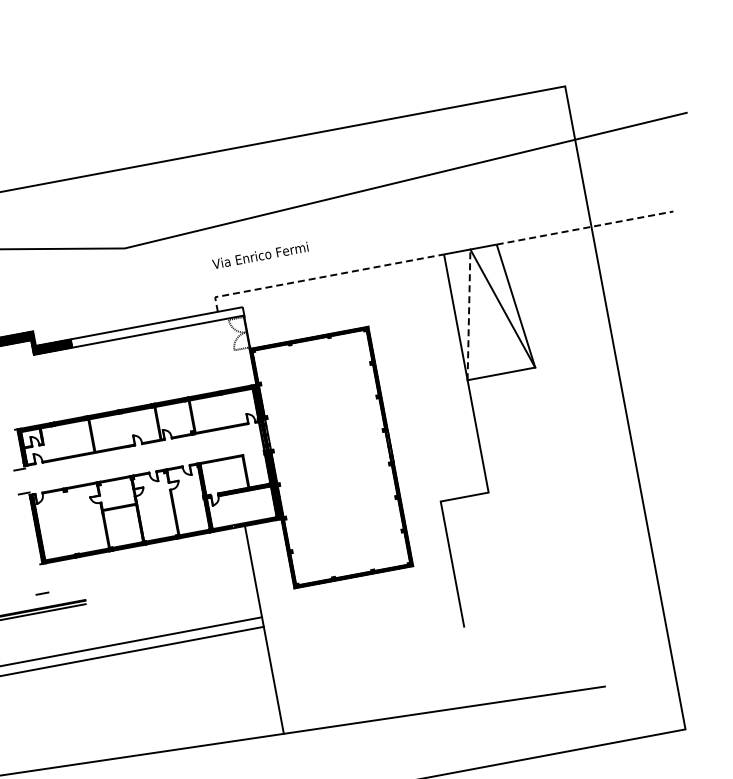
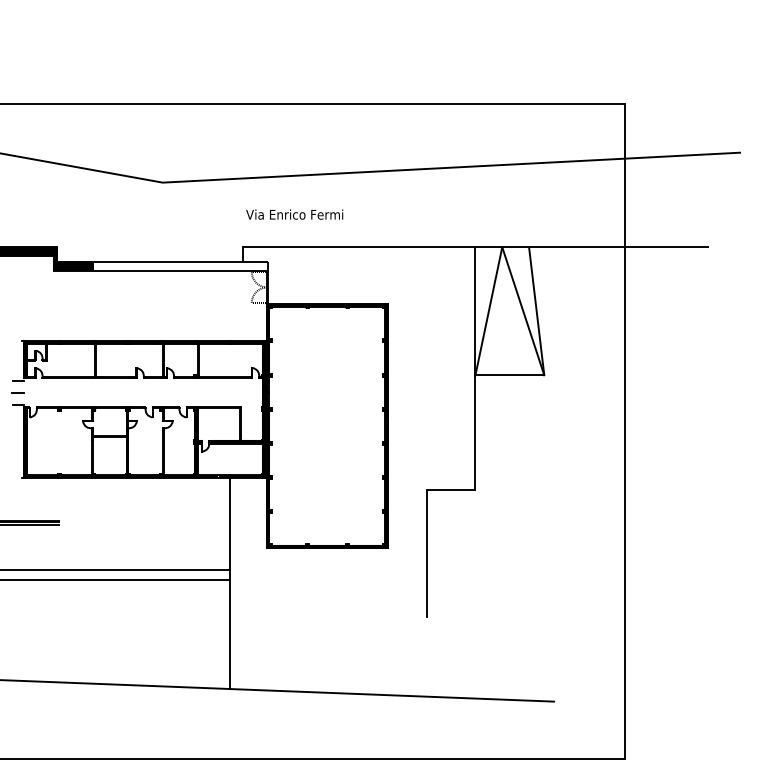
line: (584, 228) -> (618, 247), dashed -> solid
line: (322, 277) -> (351, 247), dashed -> solid
line: (468, 314) -> (488, 310), dashed -> solid
line: (41, 593) -> (17, 392), moved

